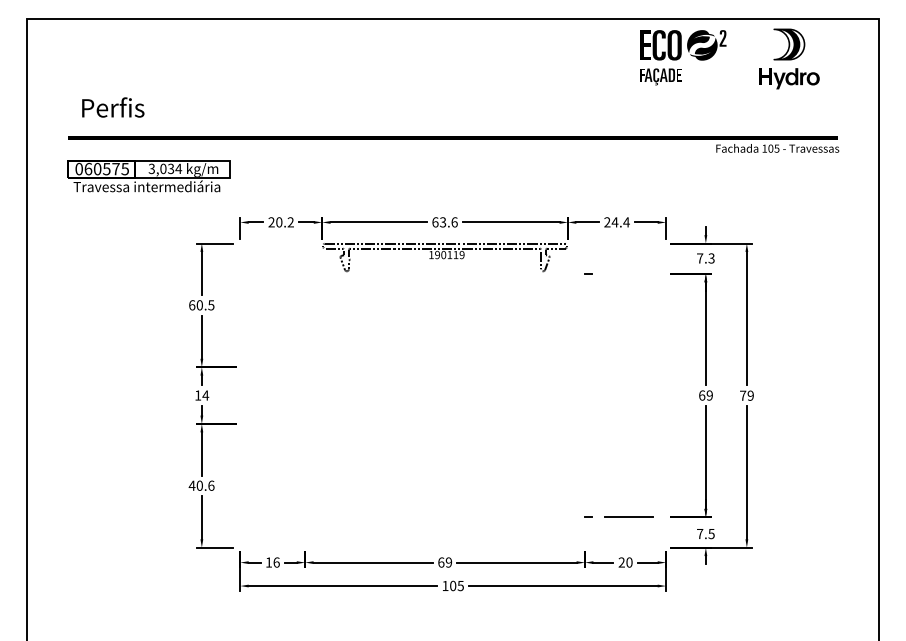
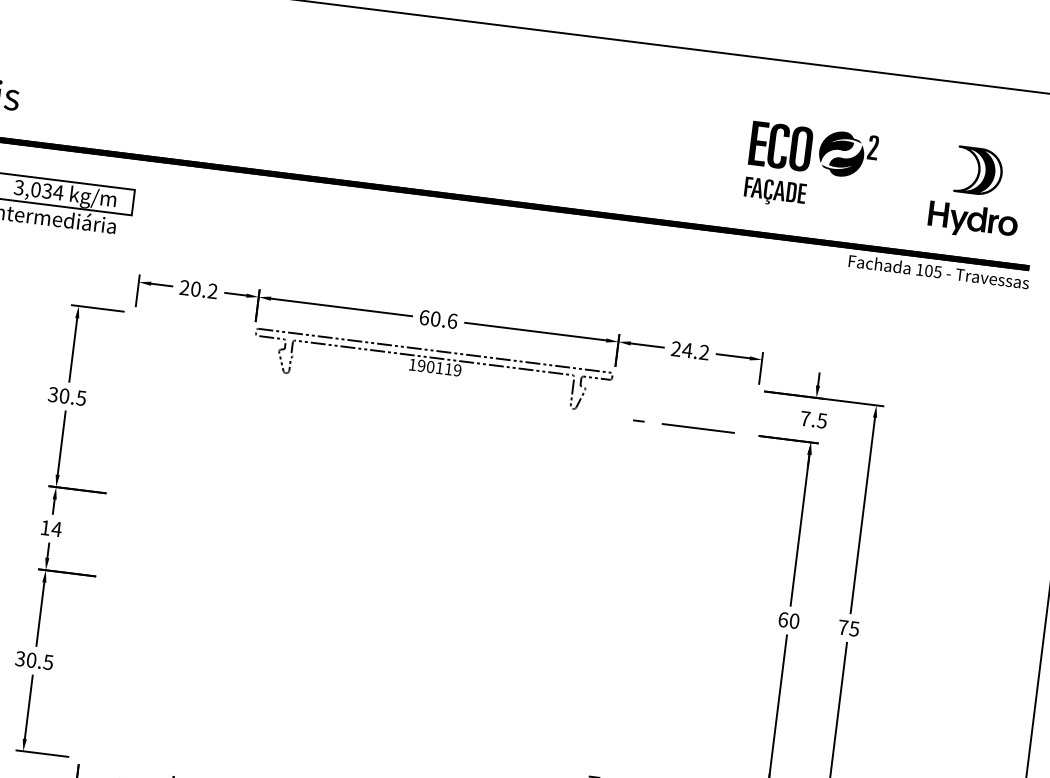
part: (683, 57) -> (811, 168), moved
part: (789, 58) -> (976, 191), moved
text: (443, 222) -> (436, 319), 63.6 -> 60.6
text: (626, 222) -> (704, 352), 24.4 -> 24.2
text: (711, 257) -> (822, 419), 7.3 -> 7.5
line: (628, 273) -> (697, 427), added
text: (192, 305) -> (53, 395), 60.5 -> 30.5
text: (709, 395) -> (794, 621), 69 -> 60
text: (750, 395) -> (854, 628), 79 -> 75
text: (201, 485) -> (34, 660), 40.6 -> 30.5

